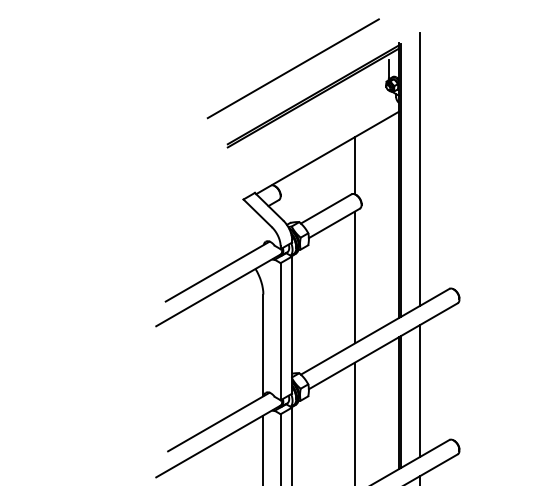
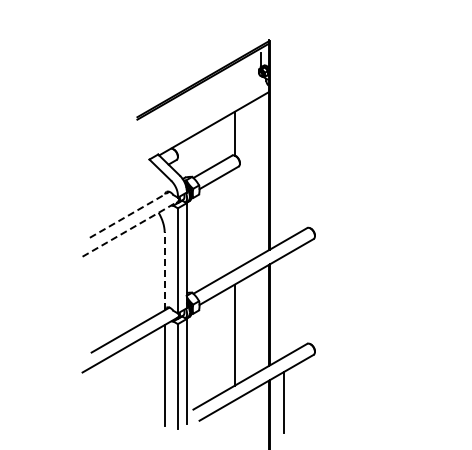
line: (293, 68) -> (187, 59), removed
line: (419, 169) -> (284, 136), removed
line: (217, 271) -> (129, 214), solid -> dashed
line: (354, 276) -> (234, 218), removed
line: (218, 289) -> (130, 228), solid -> dashed
line: (263, 345) -> (164, 271), solid -> dashed
line: (419, 391) -> (284, 306), removed

